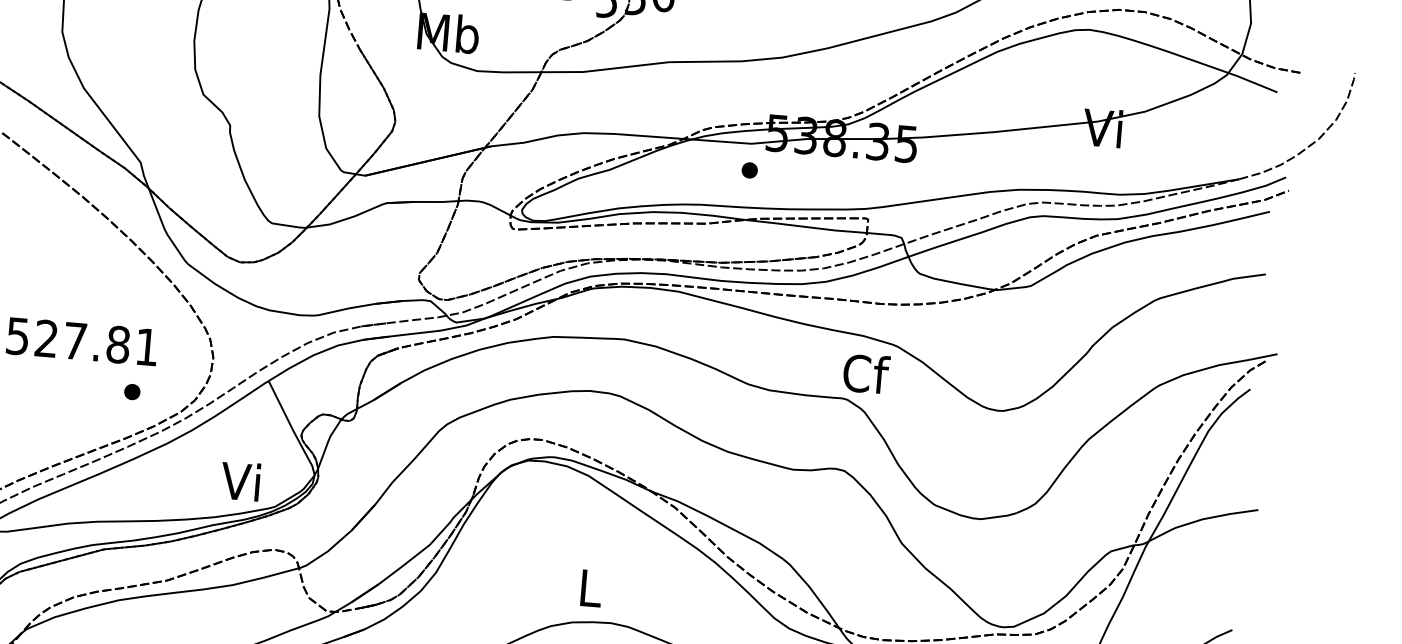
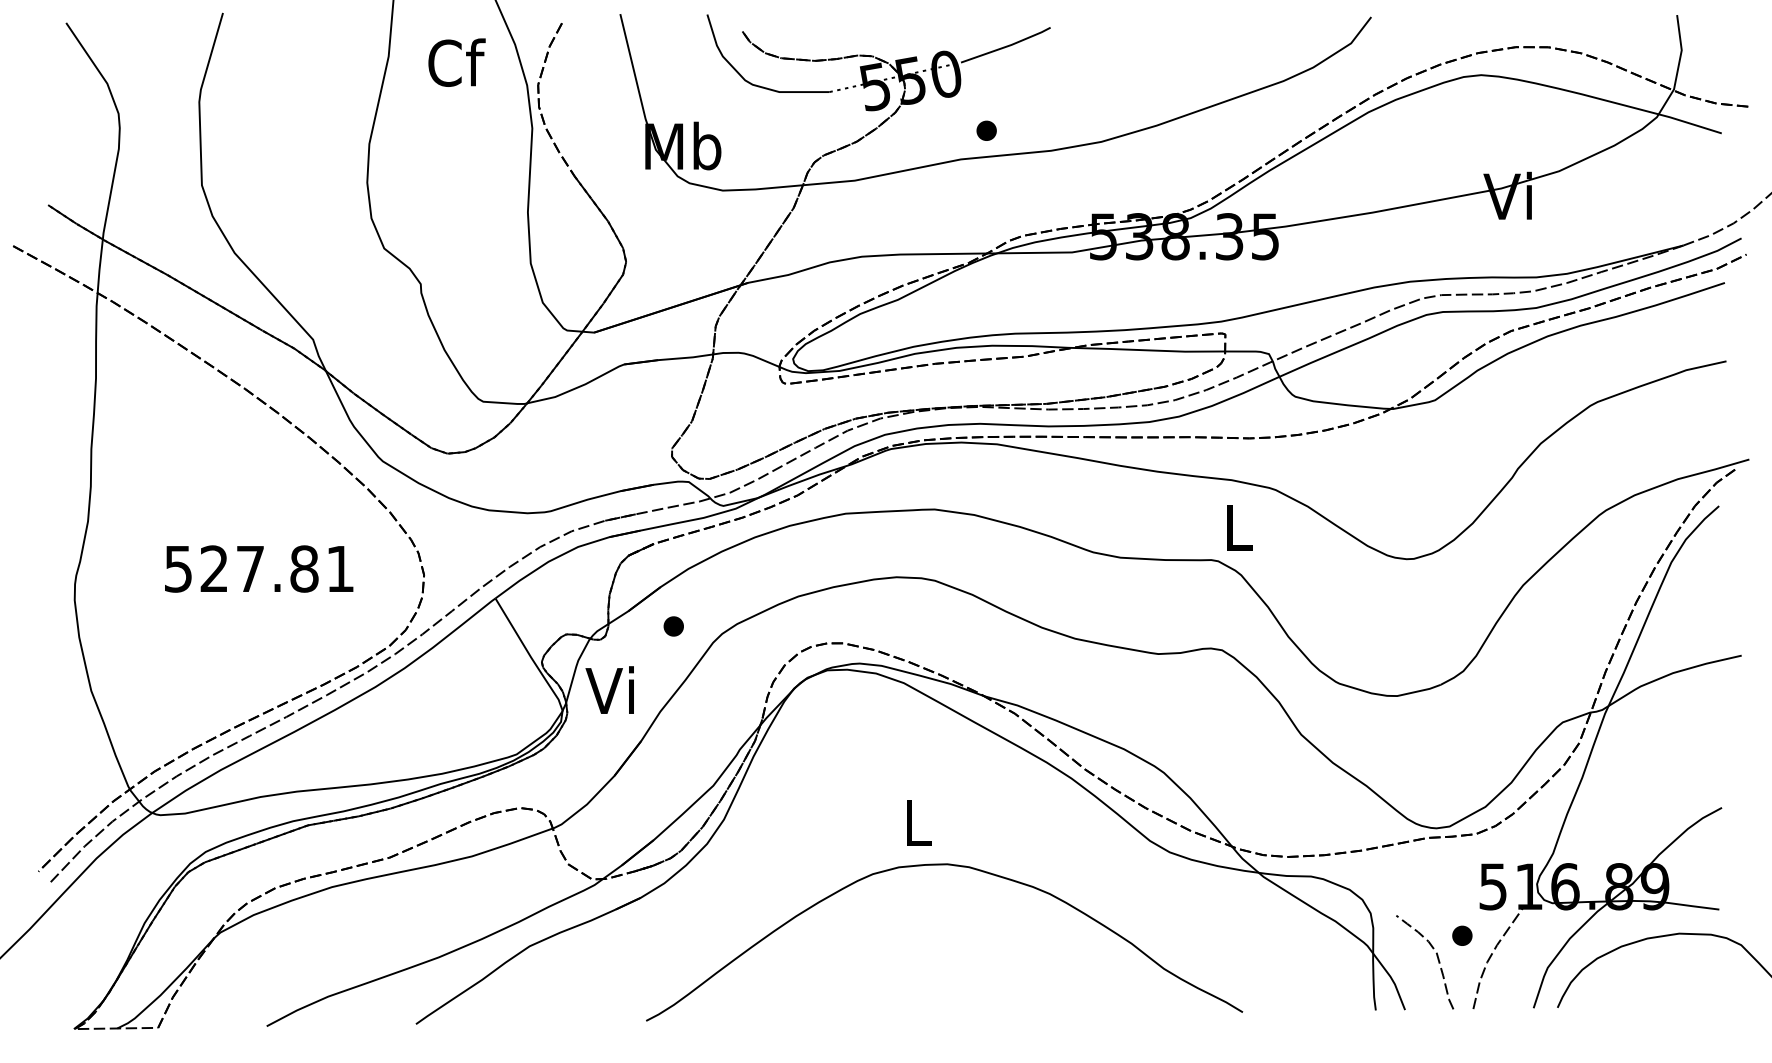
part: (749, 170) -> (986, 130), moved
text: (866, 373) -> (1239, 526), Cf -> L
part: (132, 392) -> (673, 626), moved
text: (240, 480) -> (609, 689), moved

